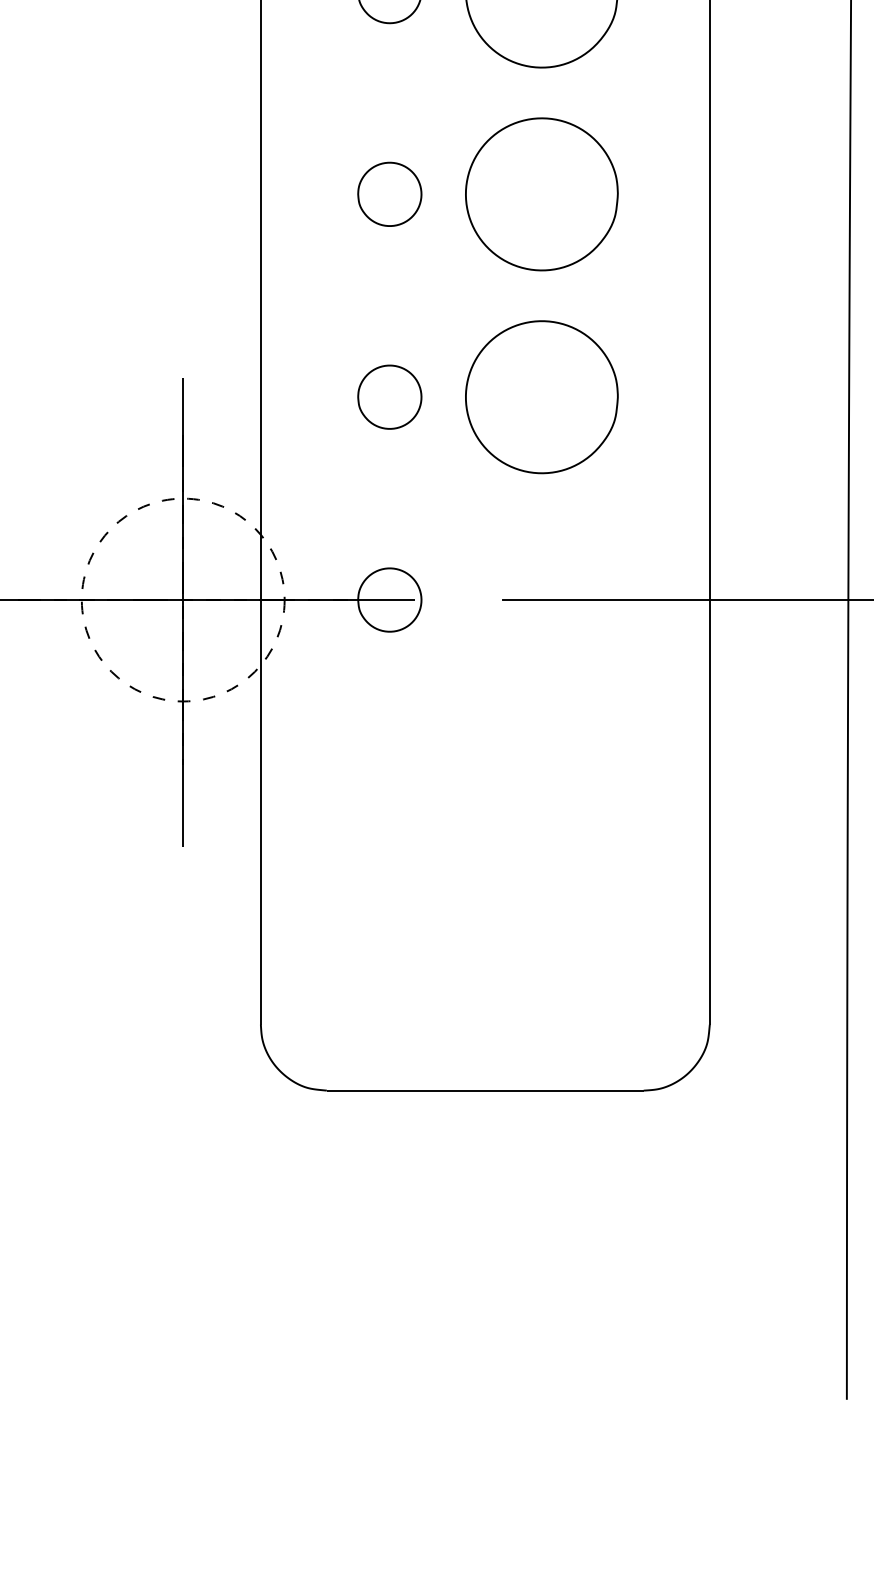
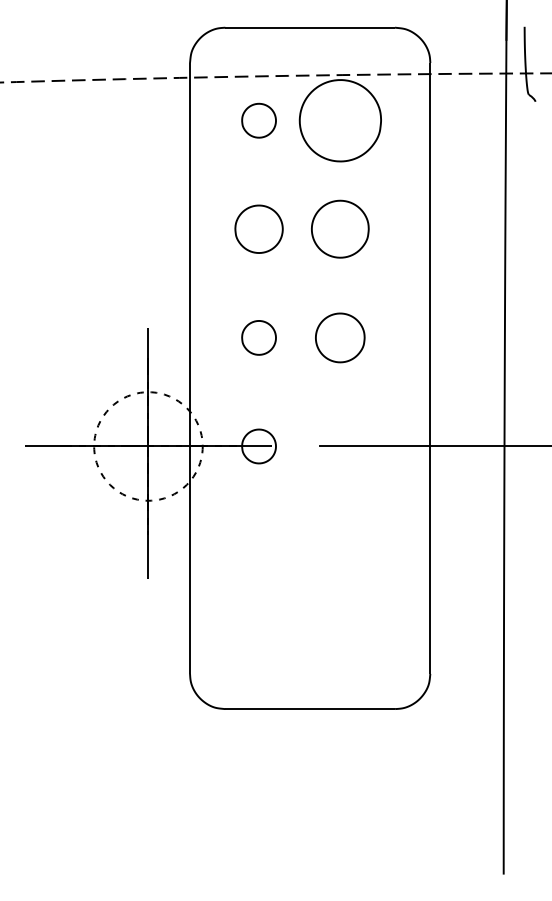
part: (540, 192) -> (339, 228), size x0.7
part: (388, 194) -> (258, 229), size x1.4
part: (540, 396) -> (339, 337), size x0.6

